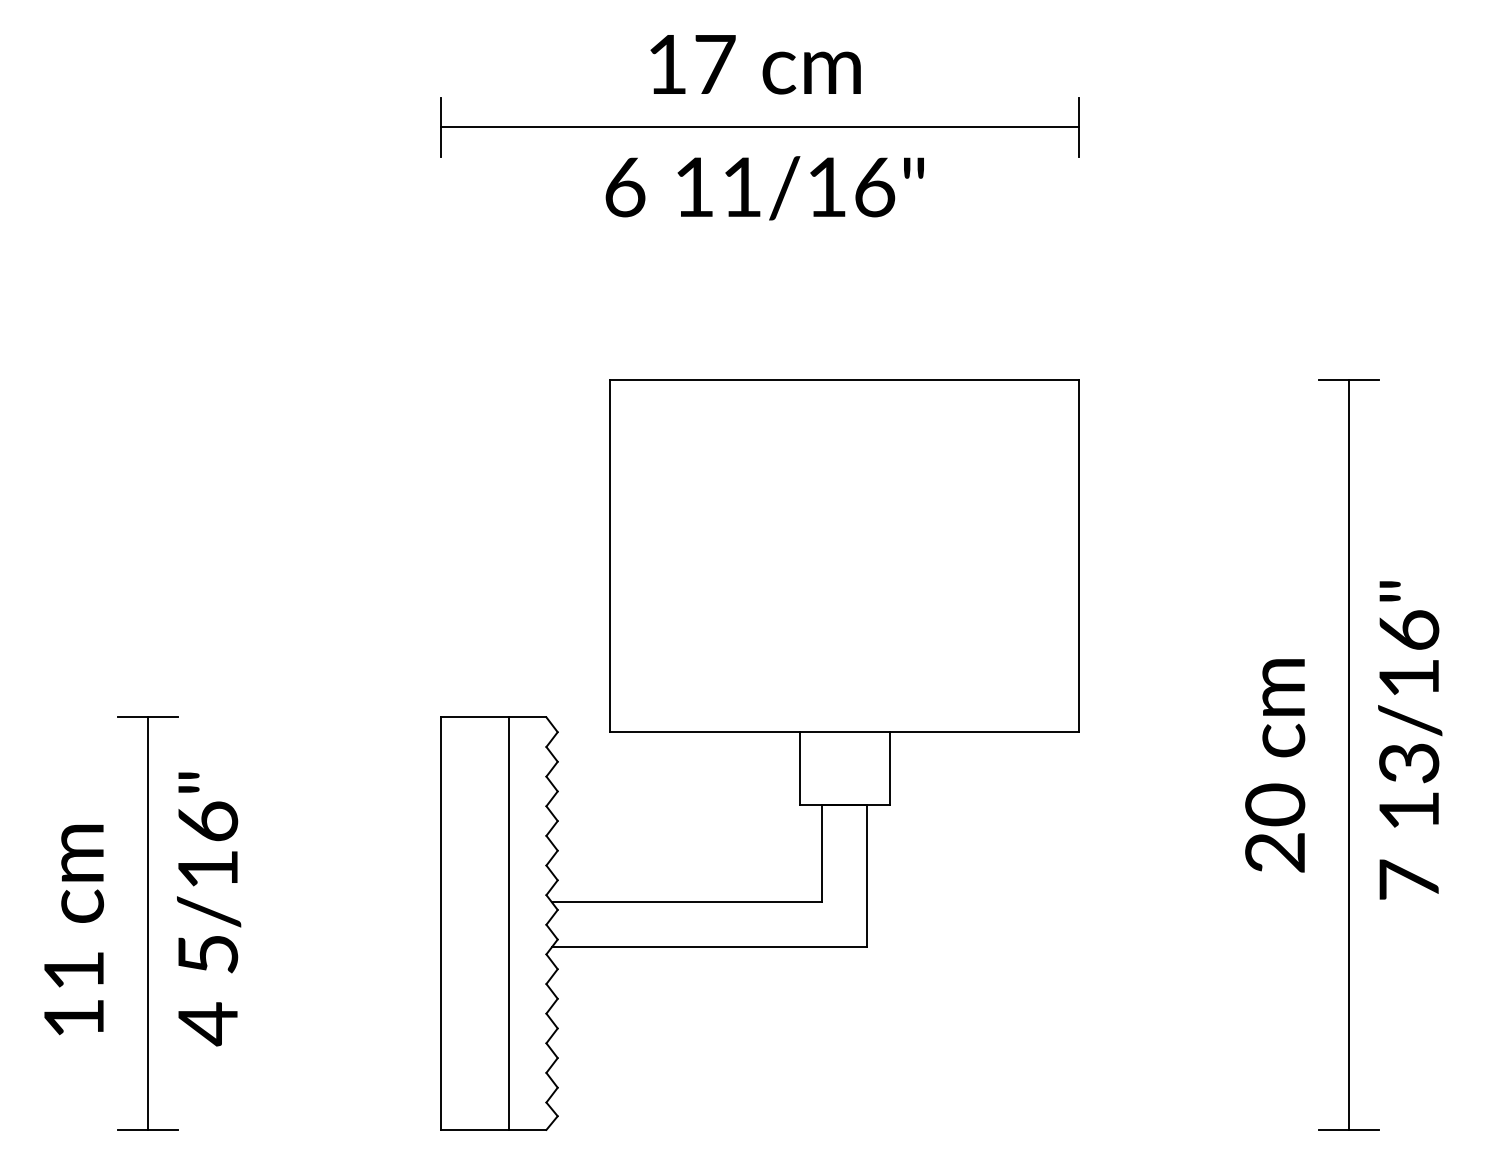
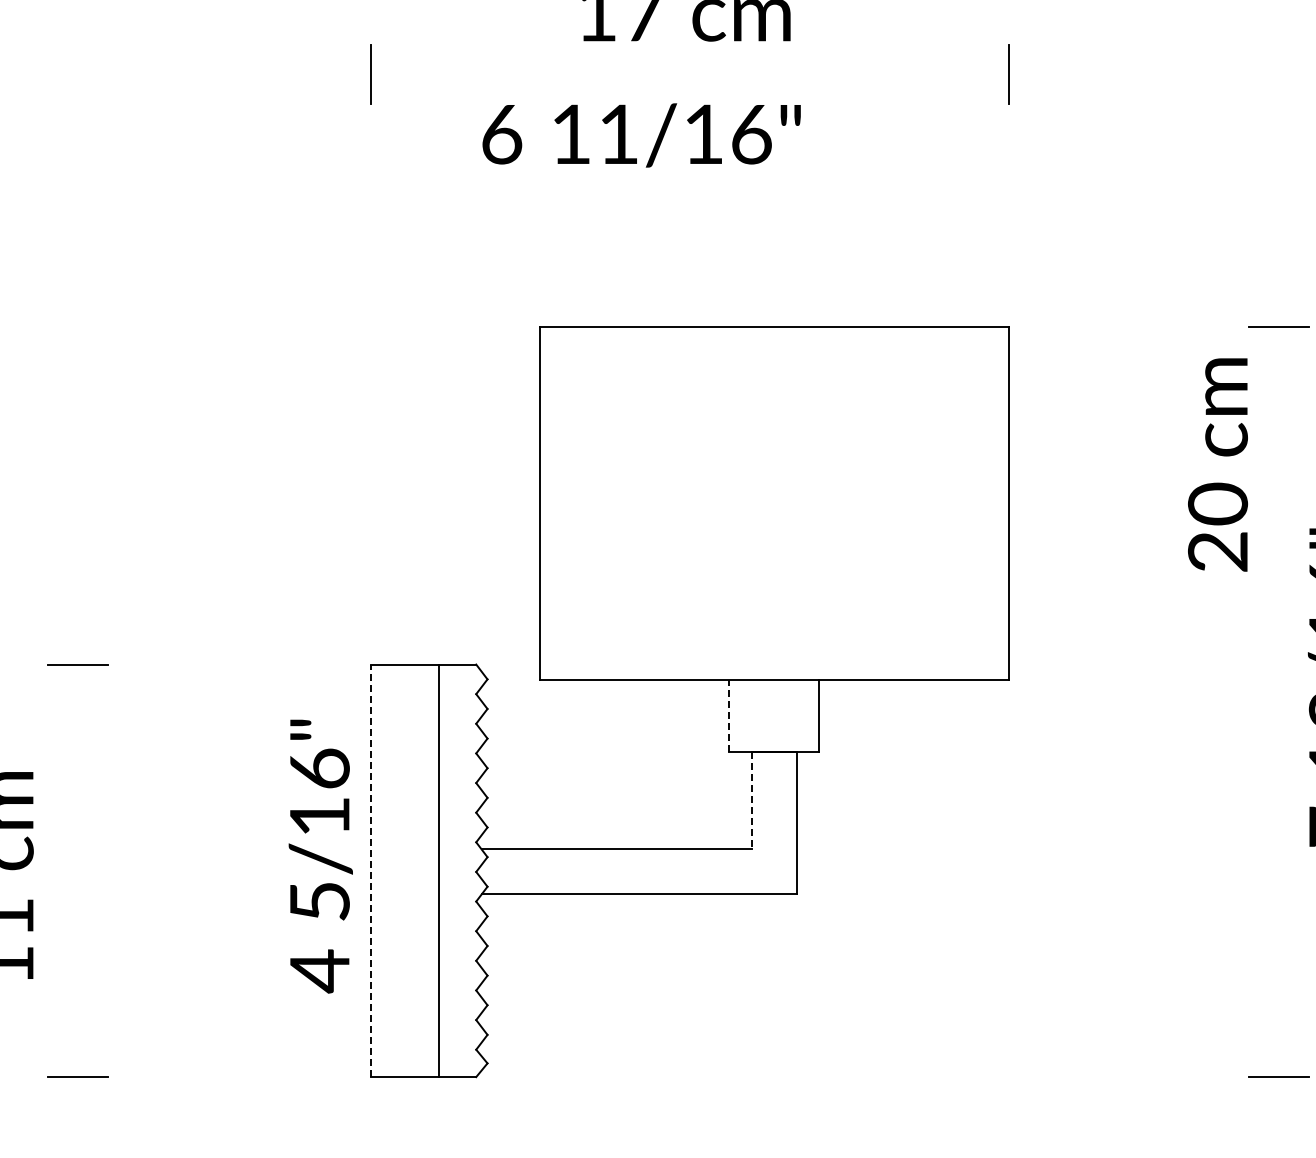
line: (760, 127) -> (690, 74), removed
text: (764, 188) -> (641, 135), moved
line: (1349, 754) -> (1279, 701), removed
text: (1275, 765) -> (1218, 464), moved
line: (799, 768) -> (729, 715), solid -> dashed
line: (822, 853) -> (752, 800), solid -> dashed
text: (209, 909) -> (321, 856), moved
line: (148, 923) -> (78, 870), removed
line: (441, 923) -> (371, 870), solid -> dashed

